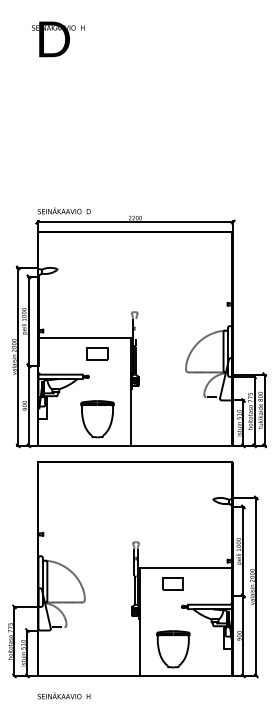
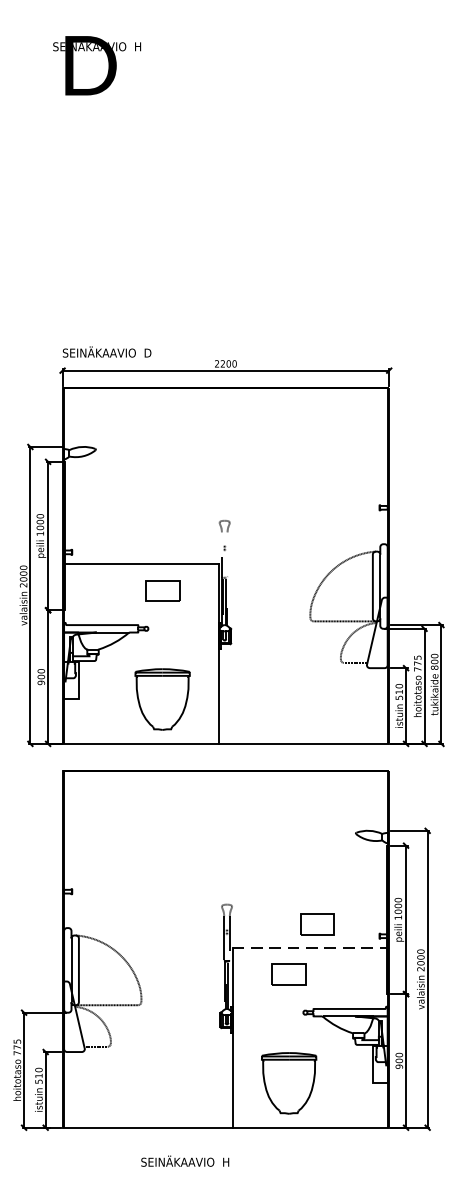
part: (189, 553) -> (316, 923), added
line: (186, 568) -> (311, 948), solid -> dashed
text: (63, 695) -> (184, 1160), moved

